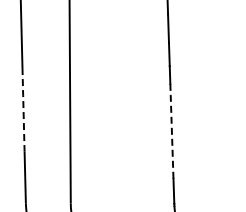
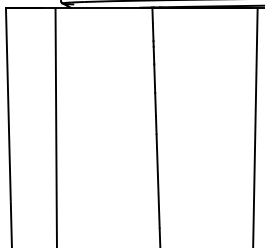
line: (23, 109) -> (9, 159), dashed -> solid
line: (172, 130) -> (158, 180), dashed -> solid

